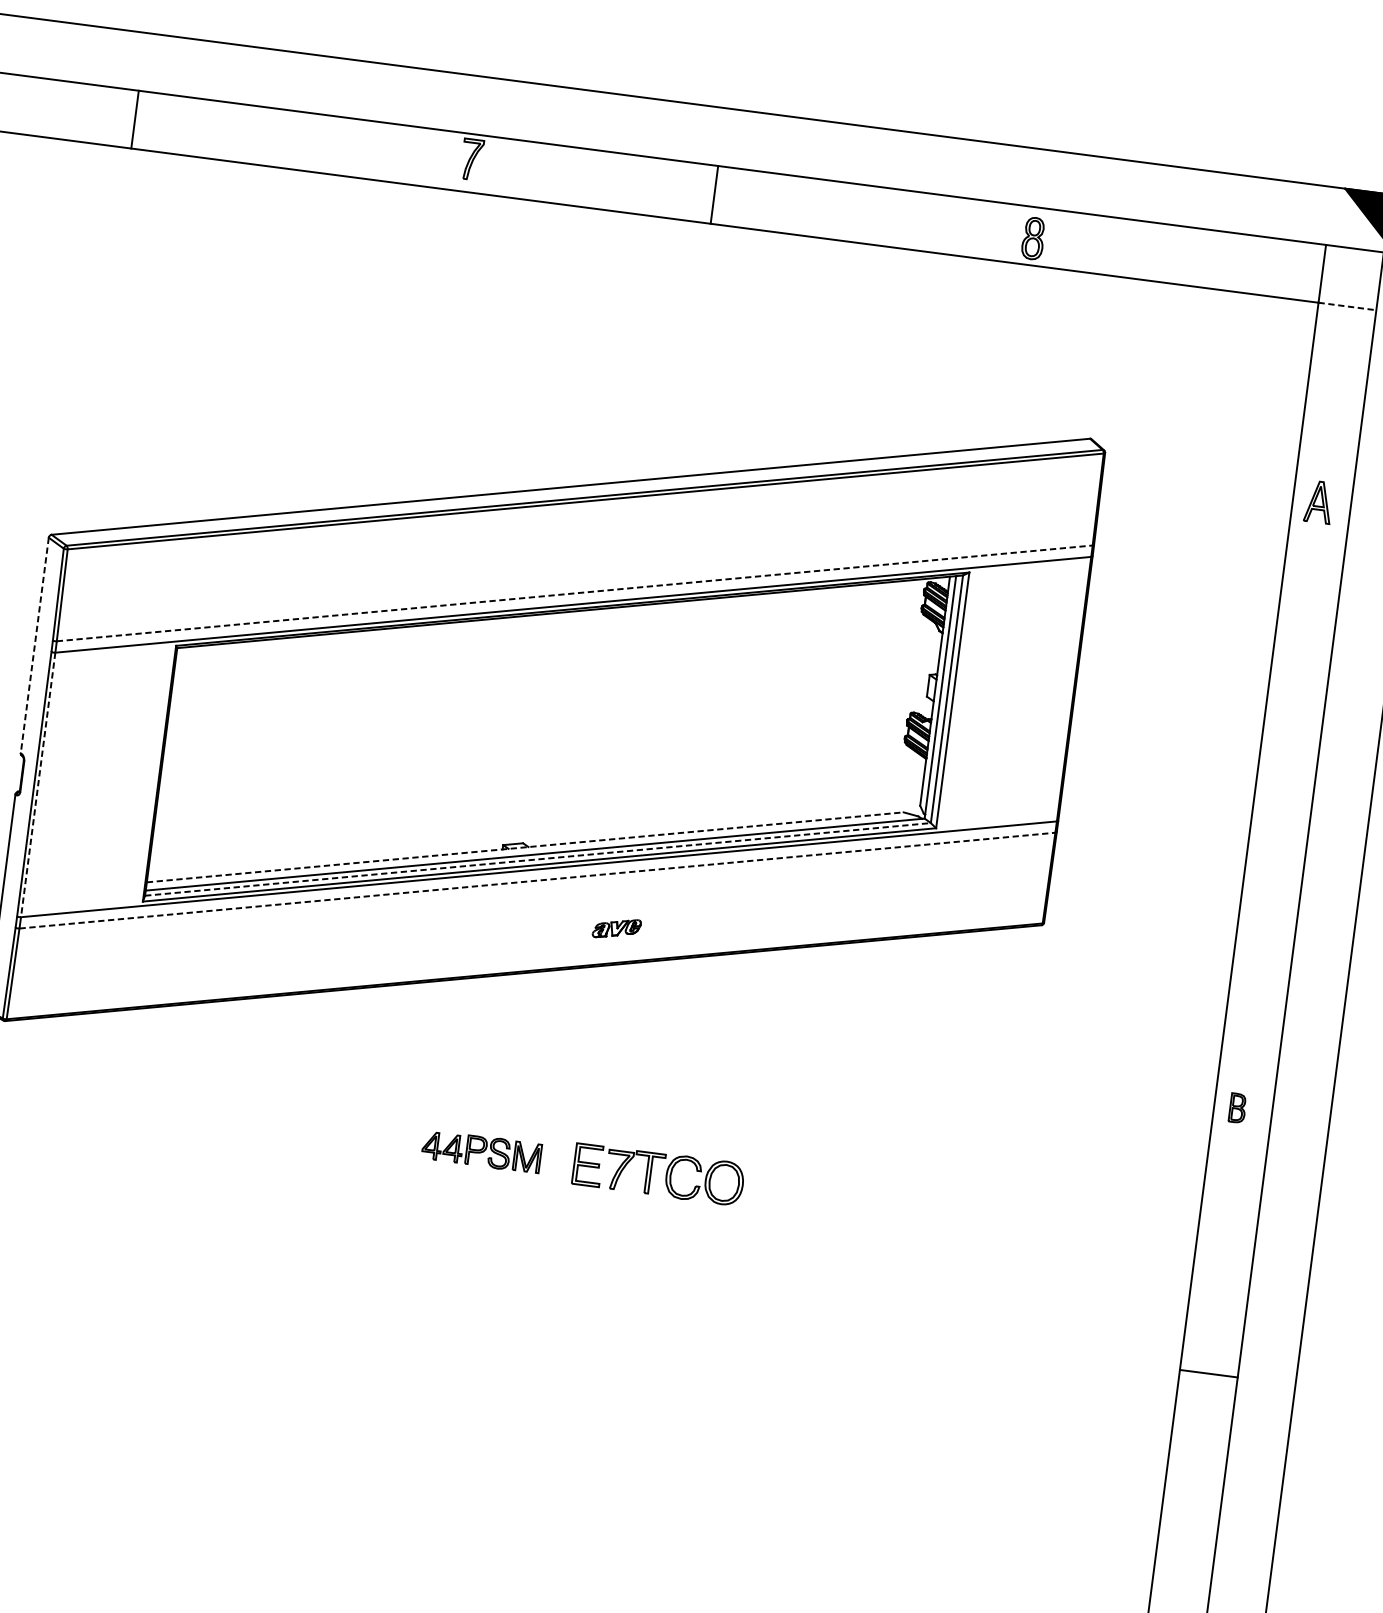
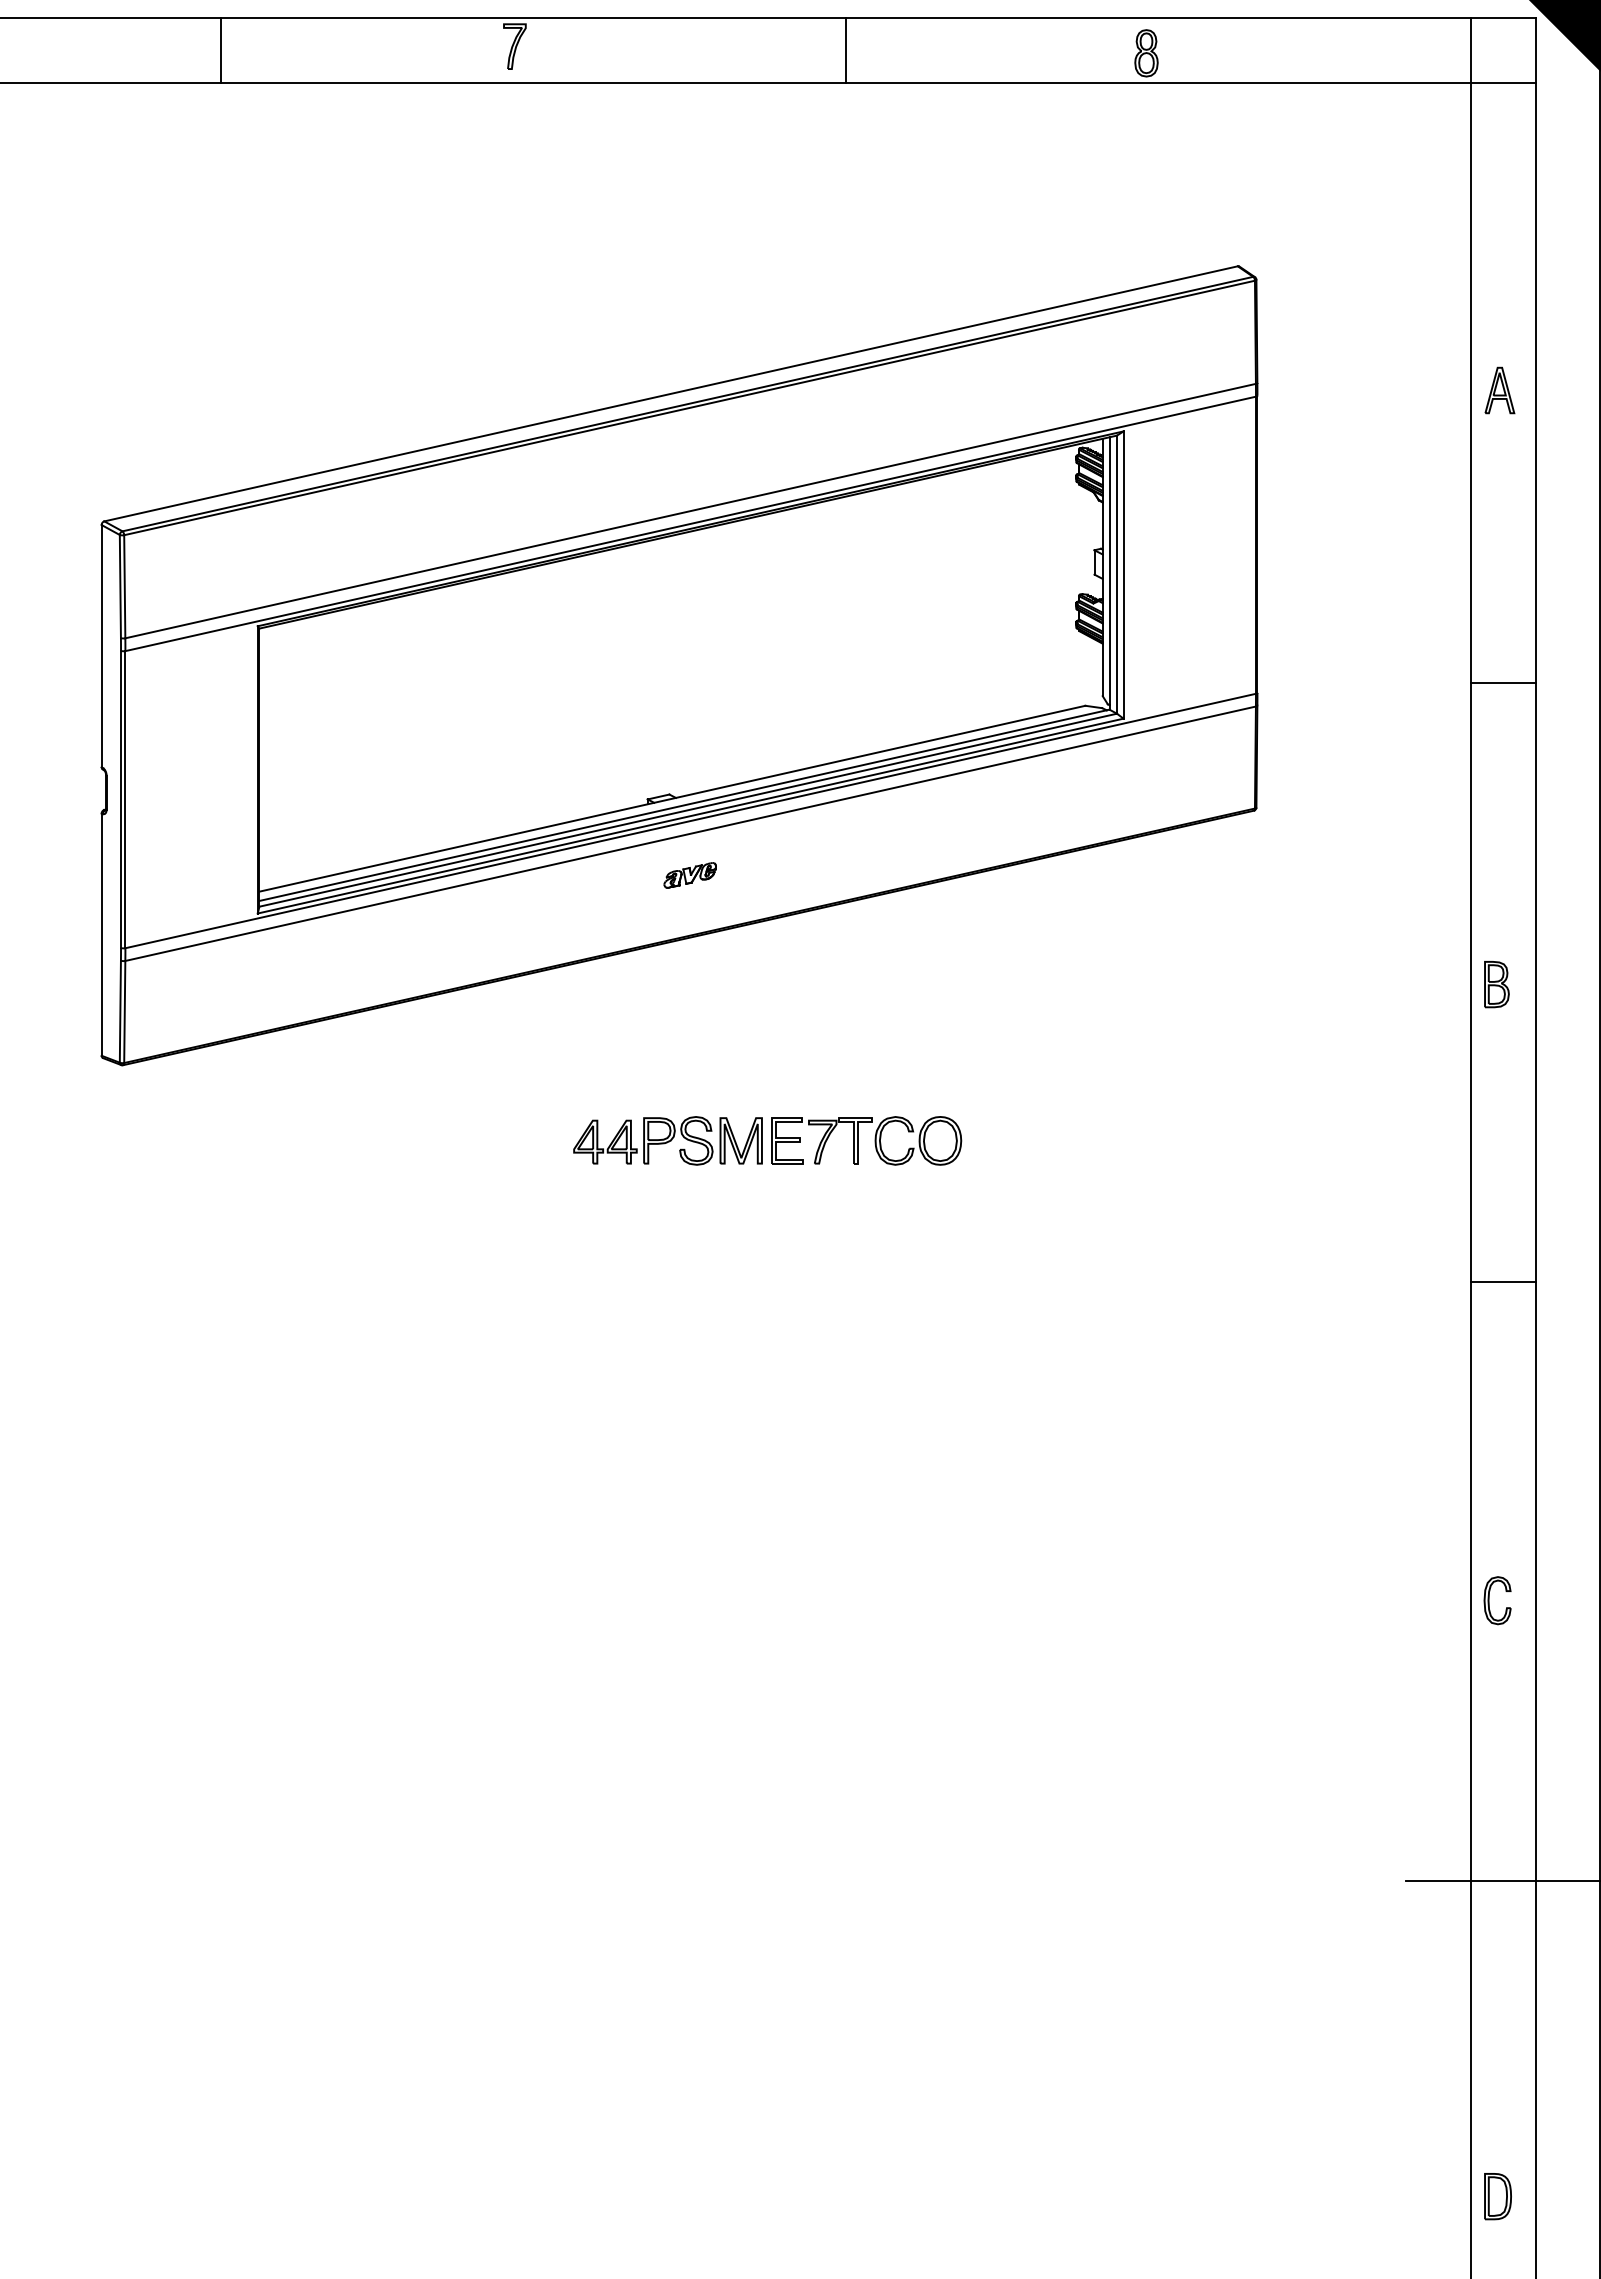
line: (134, 119) -> (220, 50), moved
line: (714, 194) -> (845, 50), moved
line: (1347, 306) -> (1503, 83), dashed -> solid
part: (1318, 502) -> (1499, 390), moved
line: (575, 592) -> (691, 510), dashed -> solid
line: (34, 645) -> (101, 646), dashed -> solid
line: (38, 784) -> (125, 799), dashed -> solid
line: (1277, 839) -> (1502, 682), added
line: (525, 847) -> (672, 798), dashed -> solid
line: (538, 859) -> (688, 810), dashed -> solid
line: (538, 880) -> (691, 833), dashed -> solid
part: (616, 928) -> (689, 875), moved
part: (1237, 1108) -> (1496, 984), size x1.43
part: (481, 1151) -> (667, 1140), size x1.43

